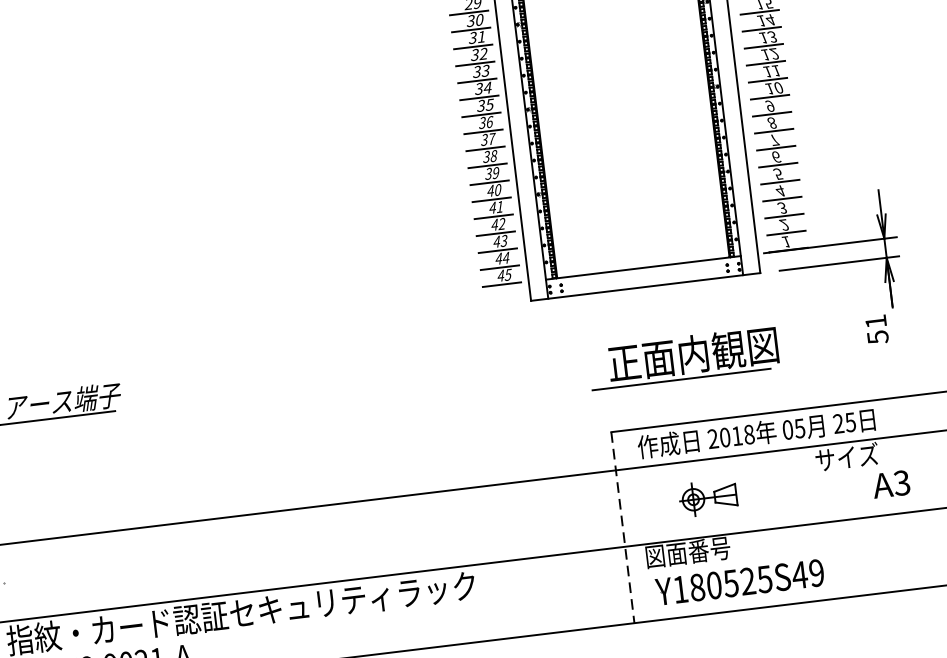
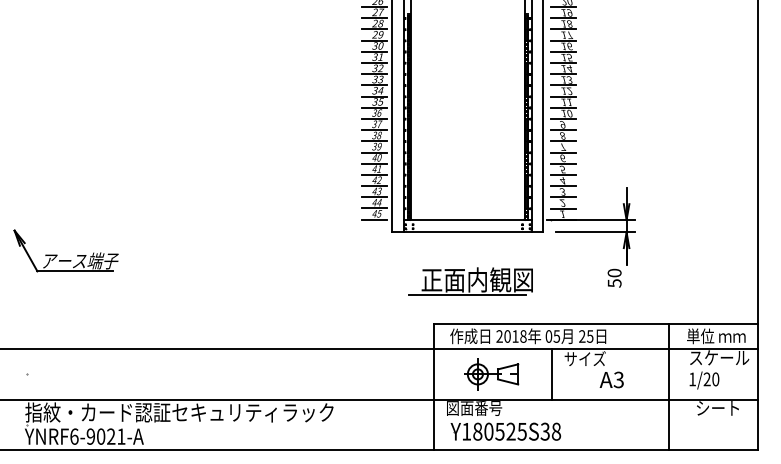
text: (875, 320) -> (614, 272), 51 -> 50
part: (683, 357) -> (470, 281), moved
line: (798, 487) -> (551, 374), added
part: (707, 498) -> (491, 374), size x1.43
line: (623, 526) -> (434, 386), dashed -> solid
text: (807, 573) -> (550, 431), Y180525S49 -> Y180525S38

